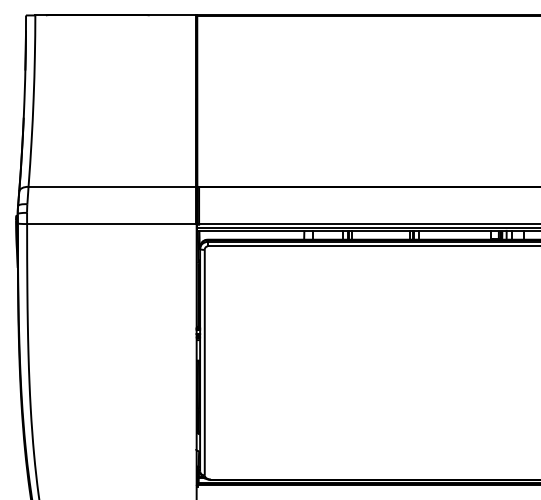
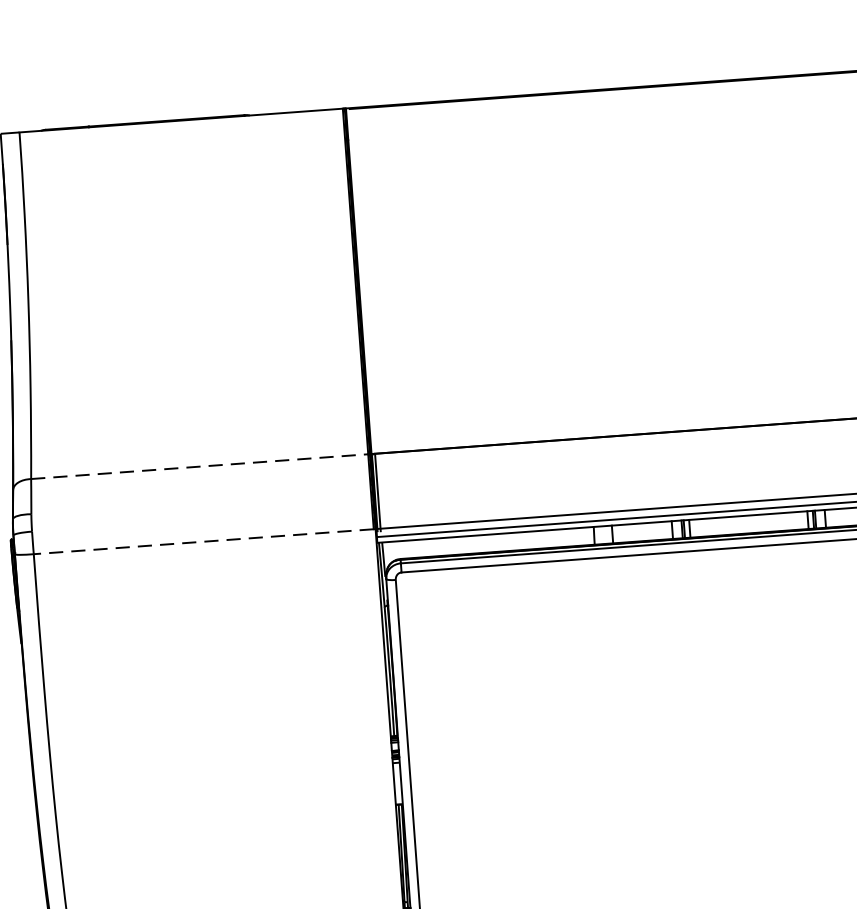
line: (112, 186) -> (200, 465), solid -> dashed
line: (110, 224) -> (201, 542), solid -> dashed

